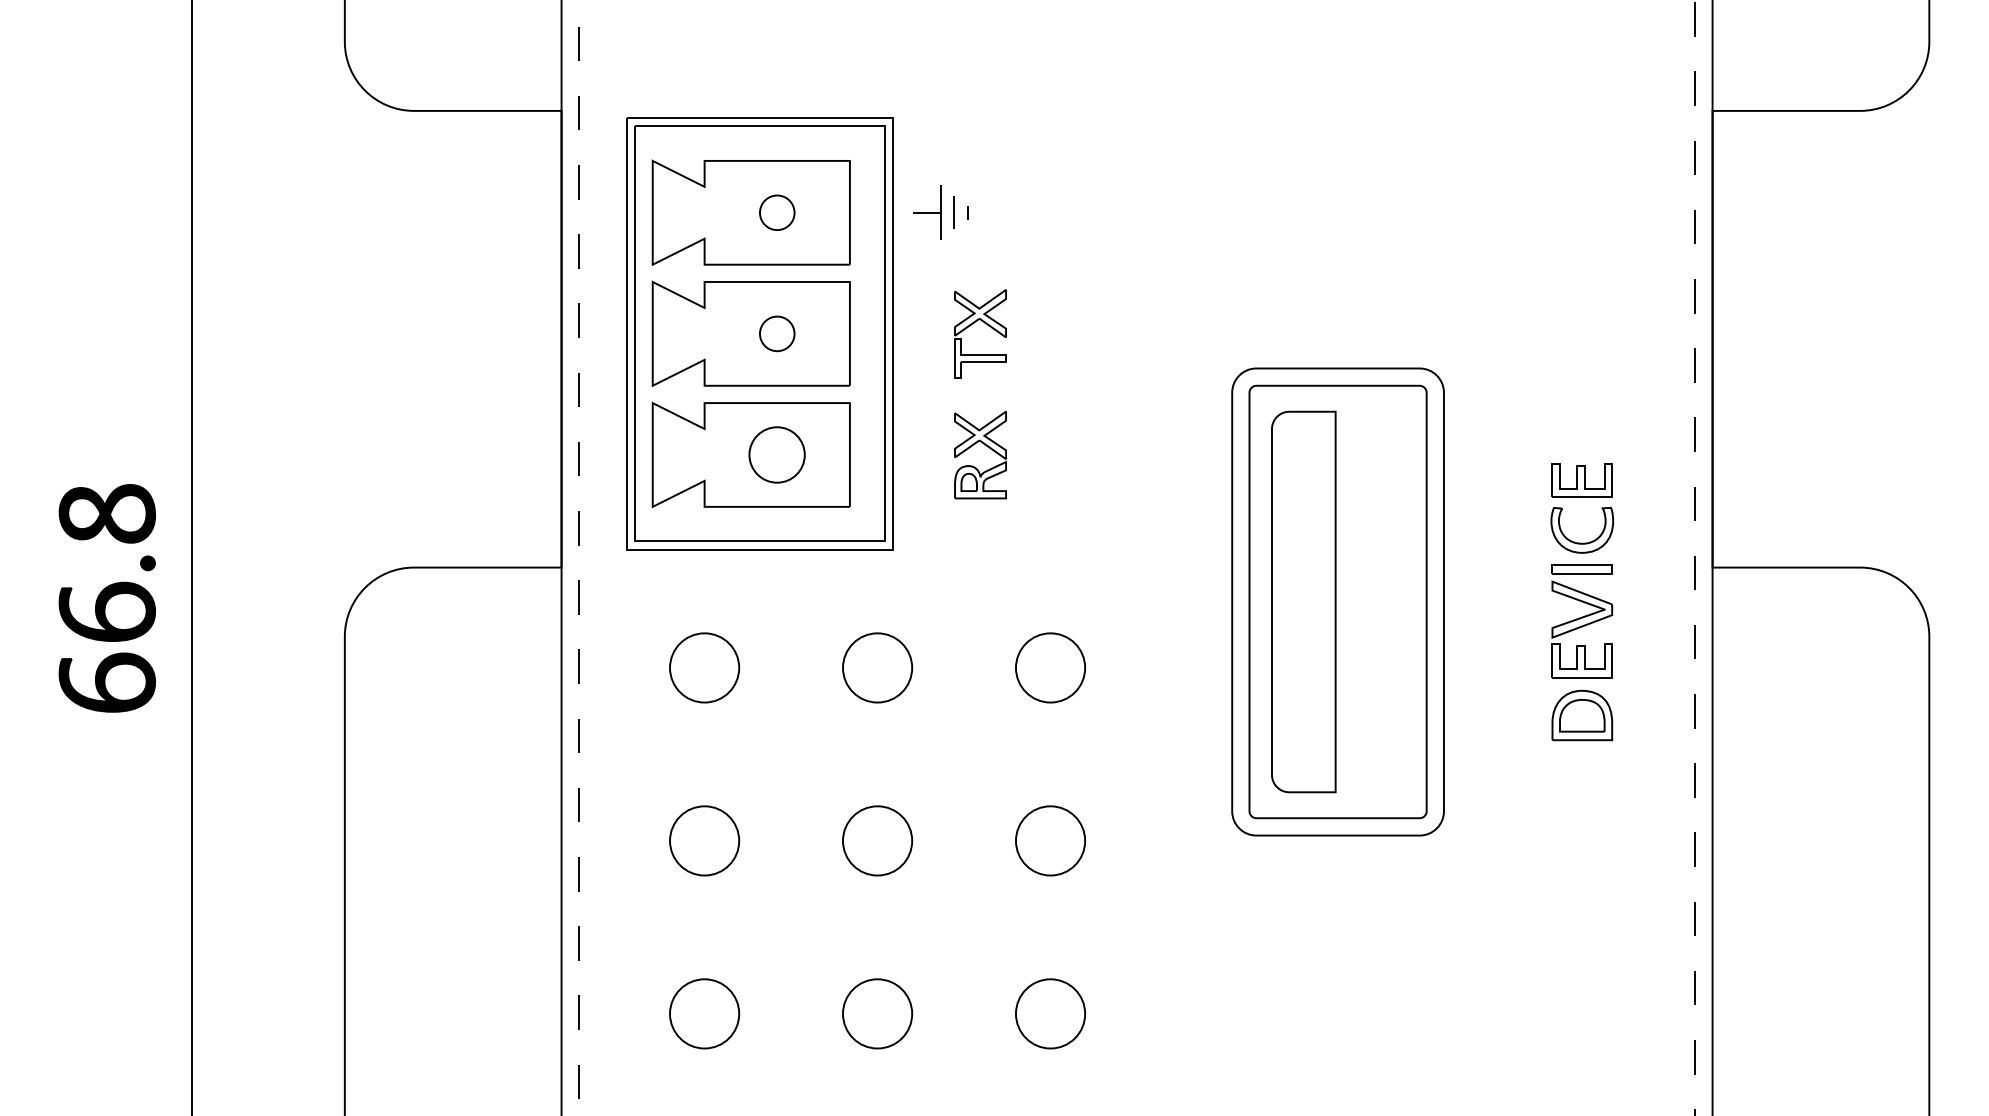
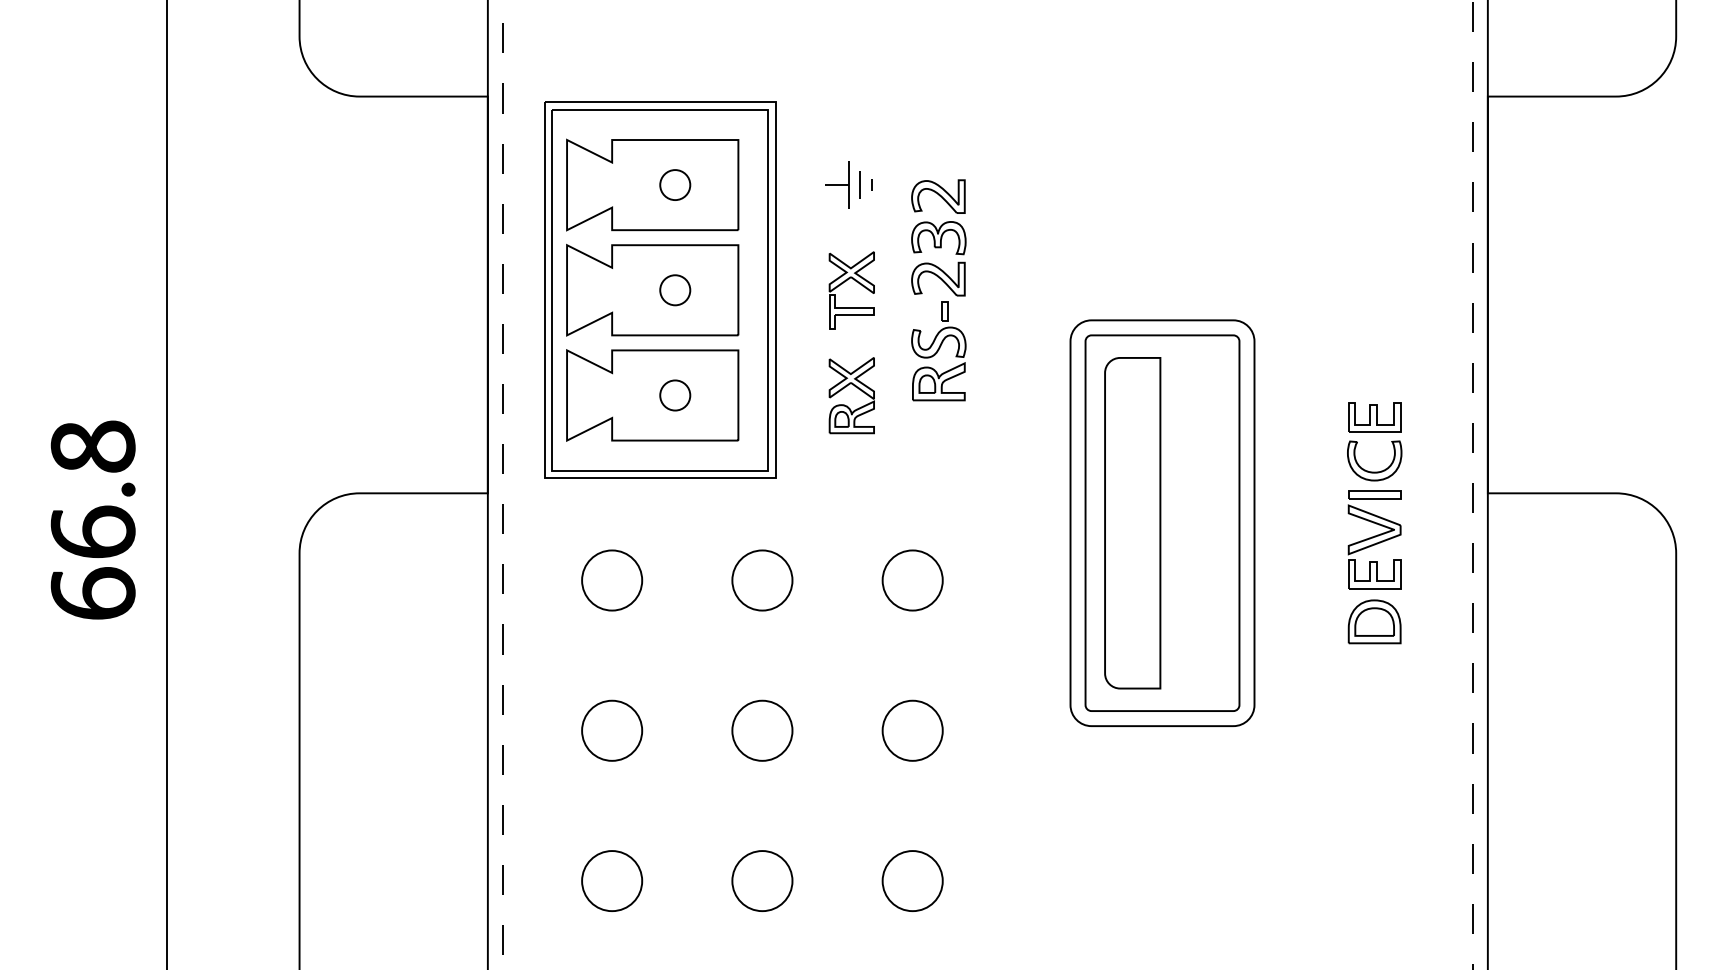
part: (940, 212) -> (848, 184), moved
part: (1087, 326) -> (944, 283), added
part: (777, 454) -> (675, 395), size x0.62

